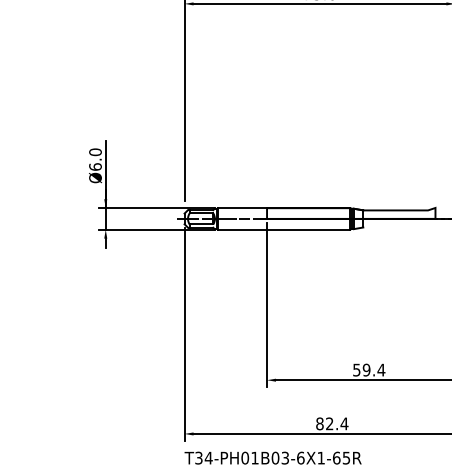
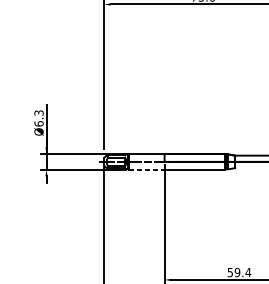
text: (95, 152) -> (39, 113), Ø6.0 -> Ø6.3
line: (243, 229) -> (147, 169), solid -> dashed

